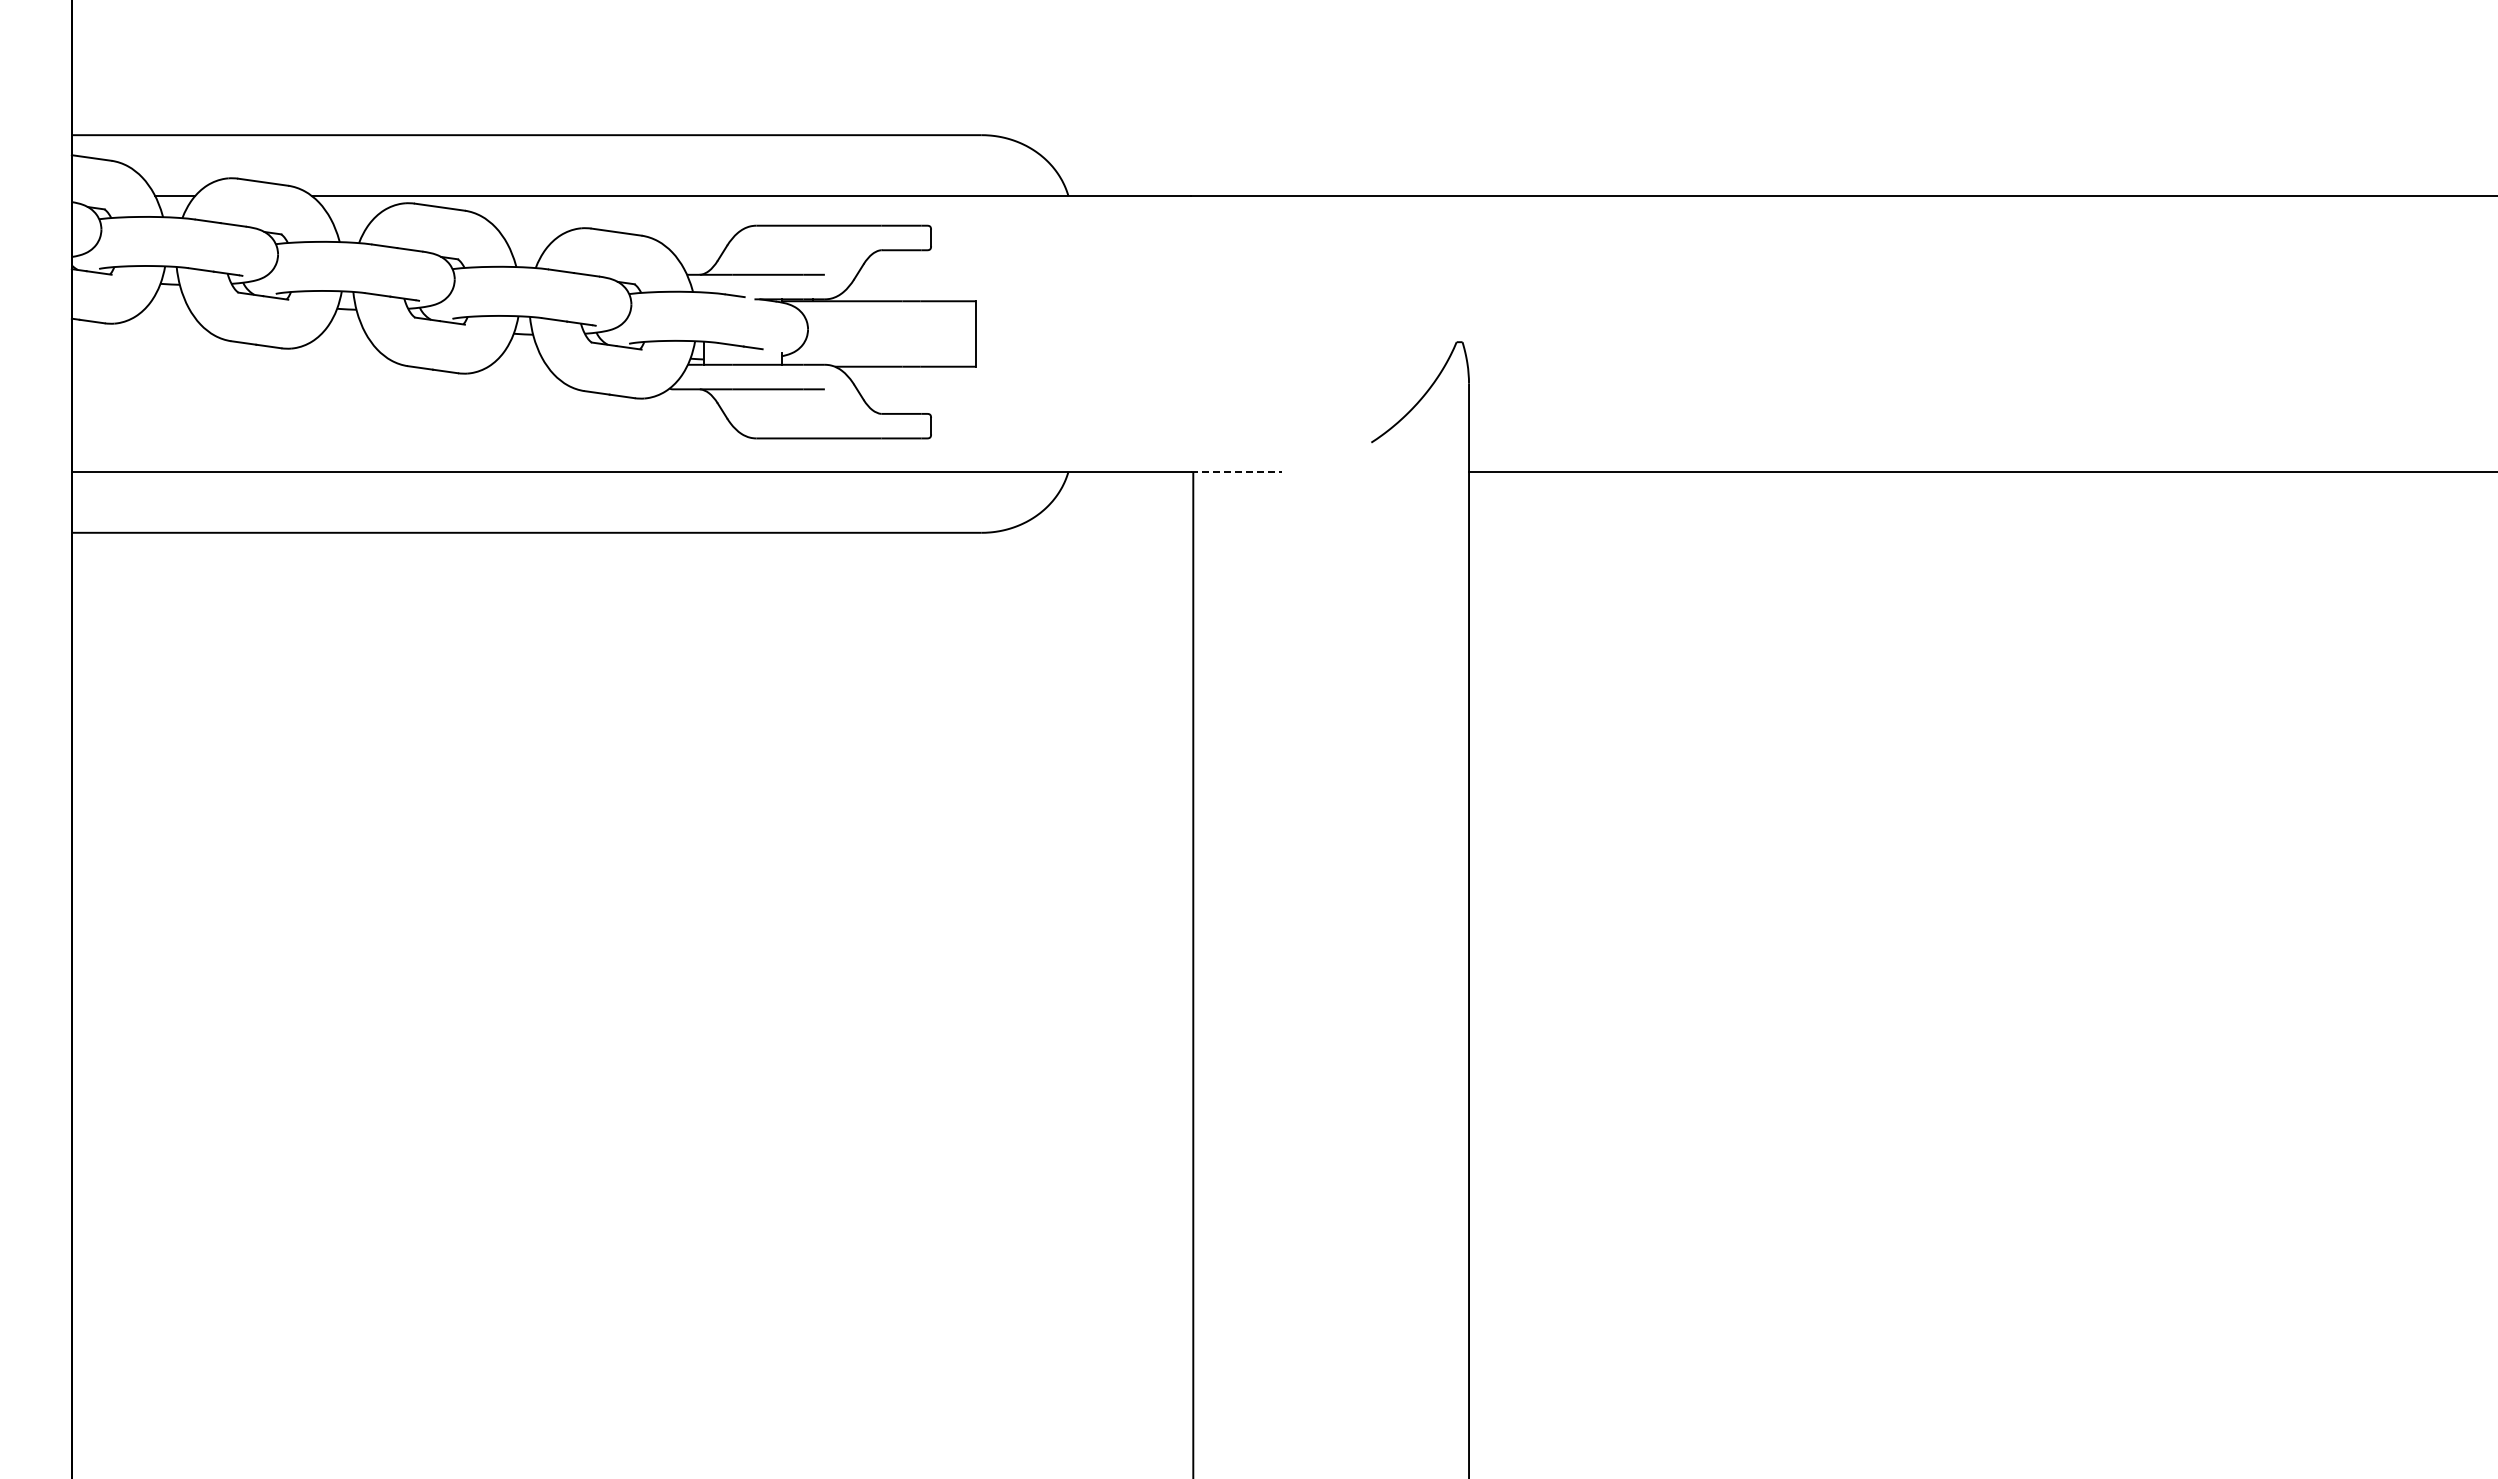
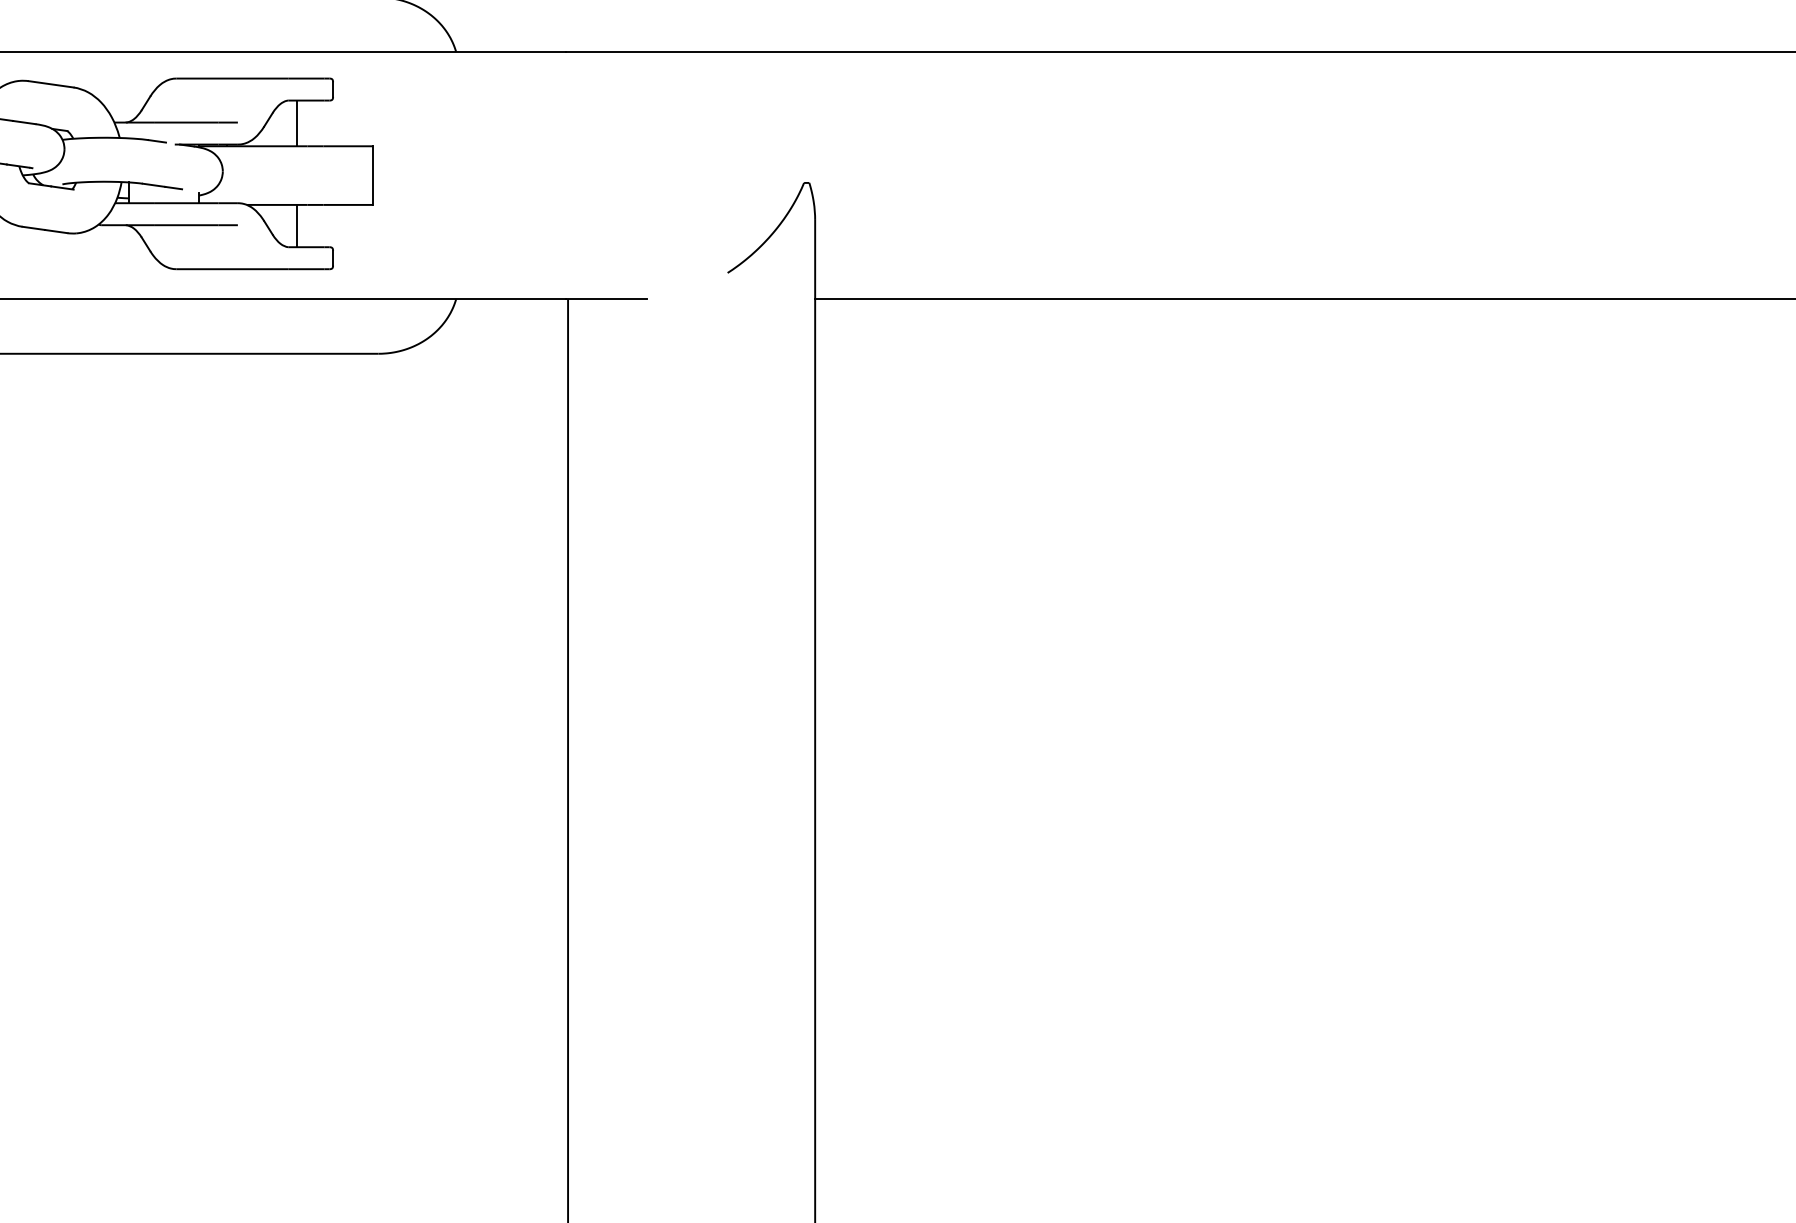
line: (891, 275) -> (297, 123), added
line: (891, 389) -> (297, 225), added
line: (1236, 471) -> (606, 298), dashed -> solid

